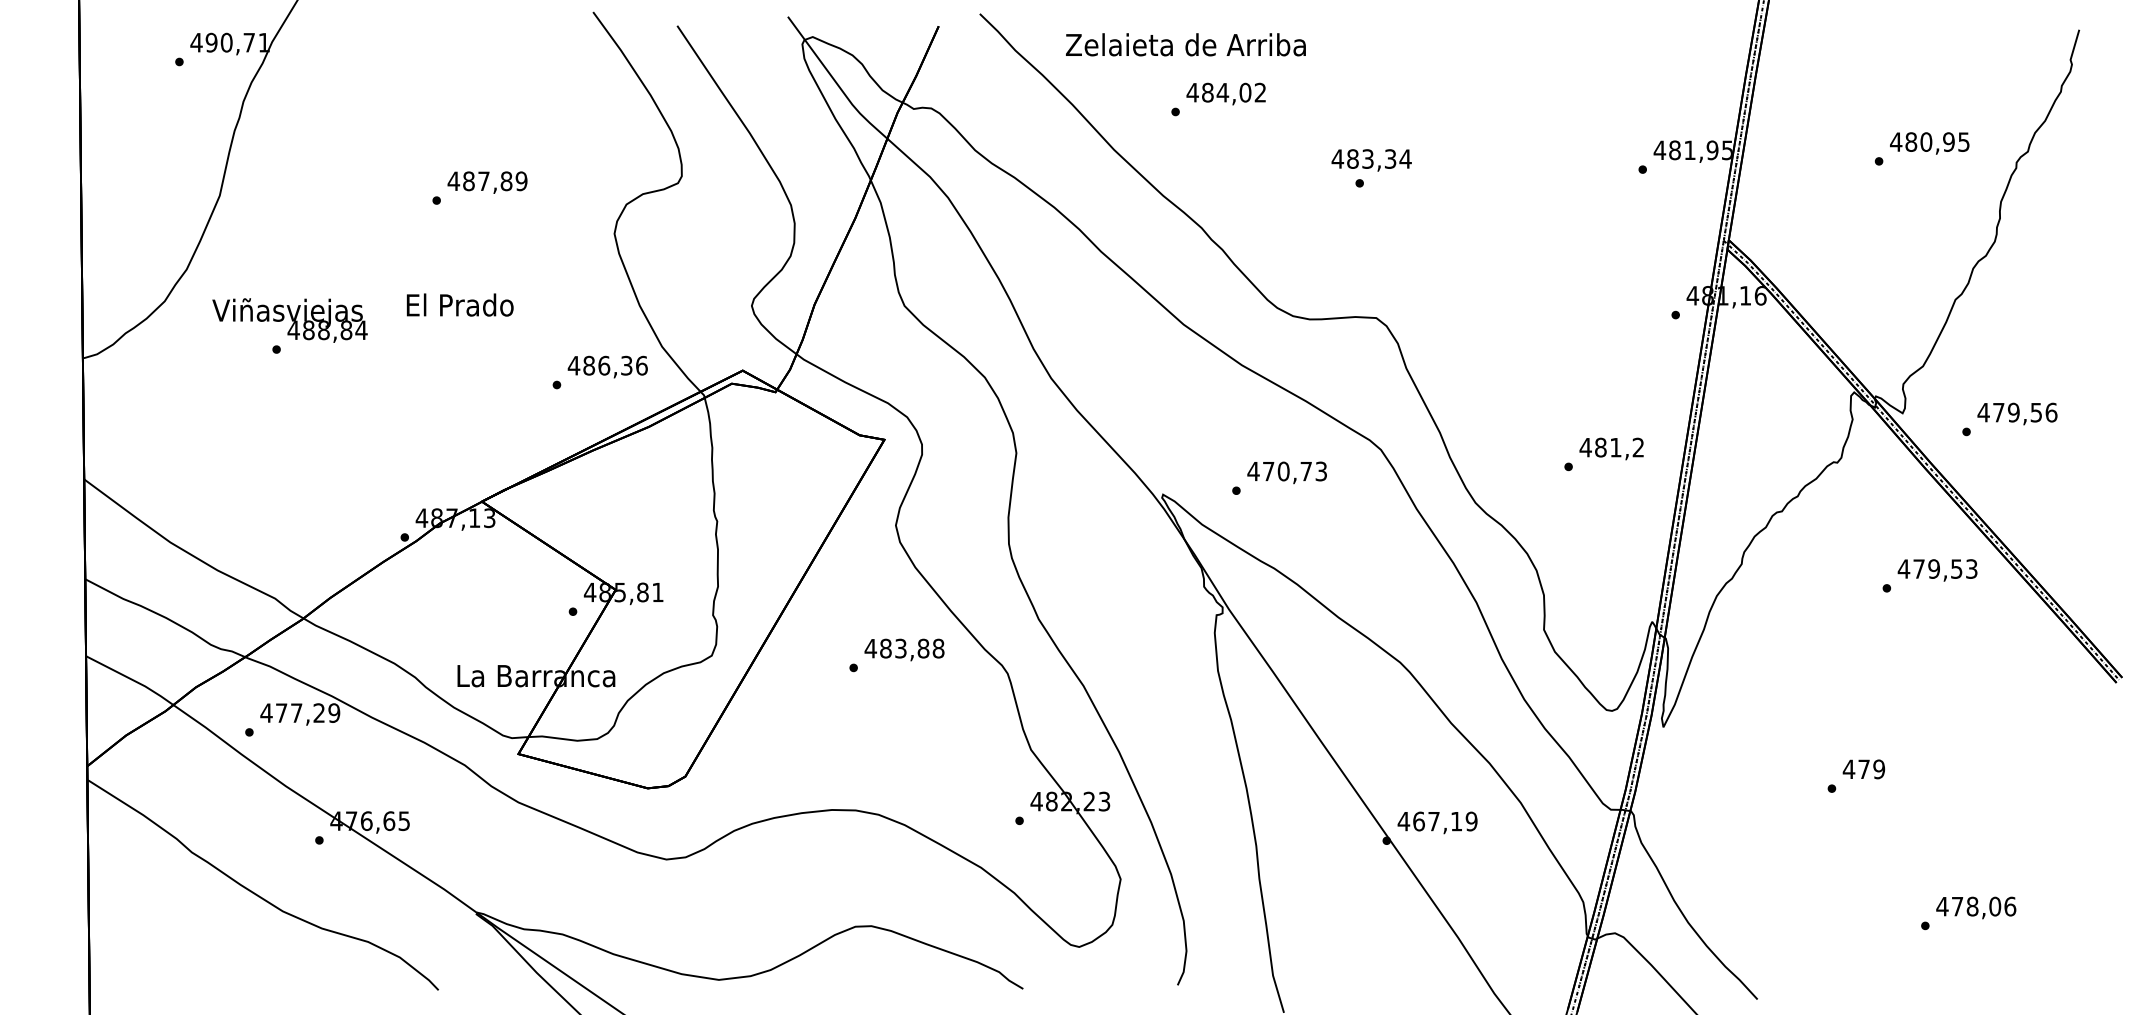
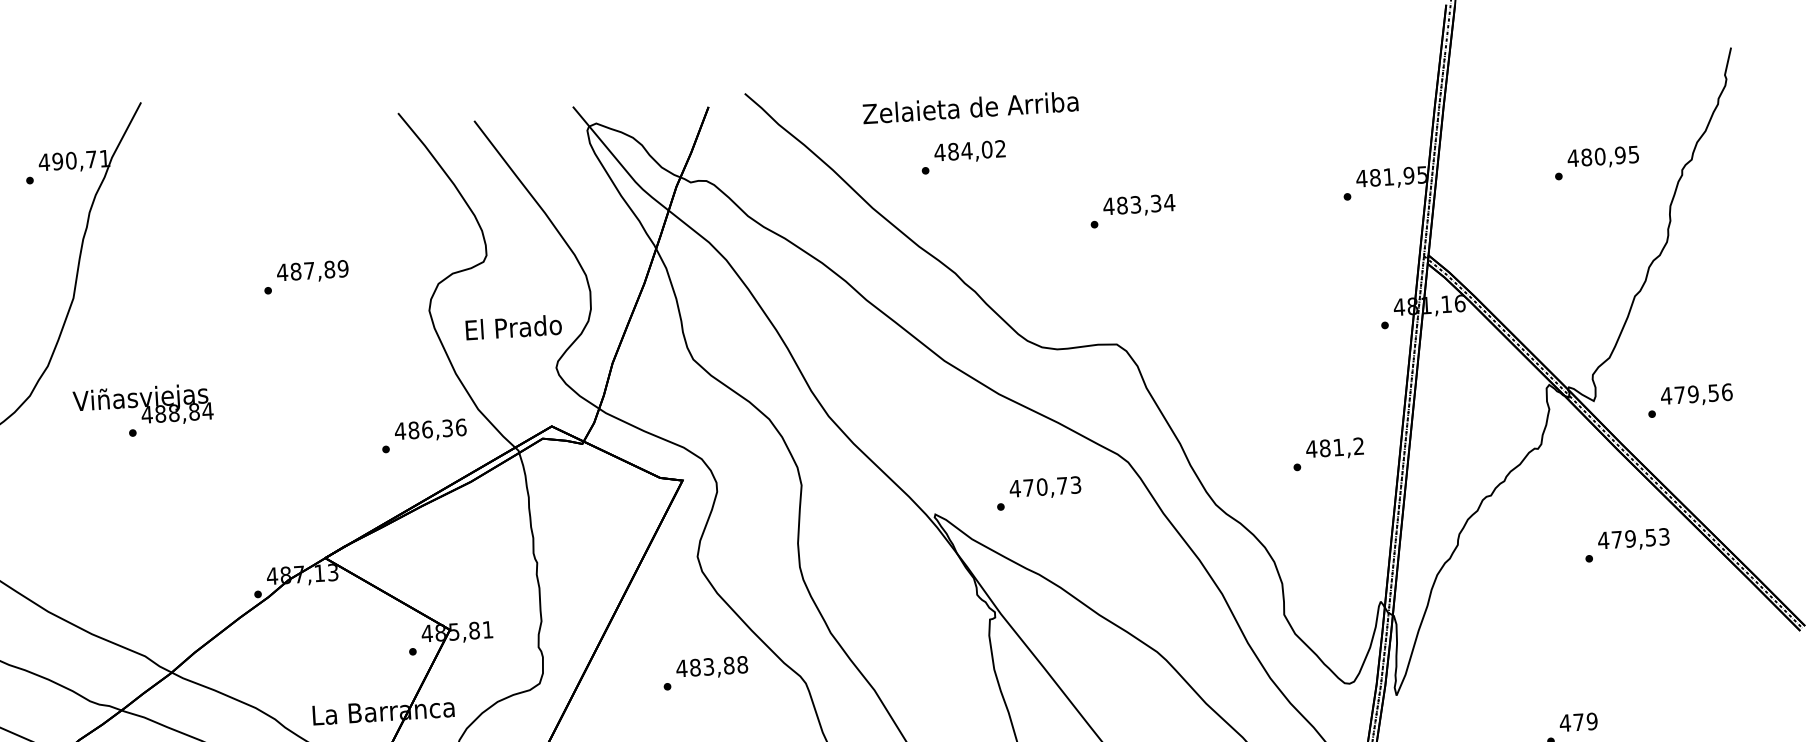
text: (1185, 44) -> (970, 107), moved
text: (1371, 160) -> (1139, 205), moved
text: (460, 304) -> (514, 326), moved

